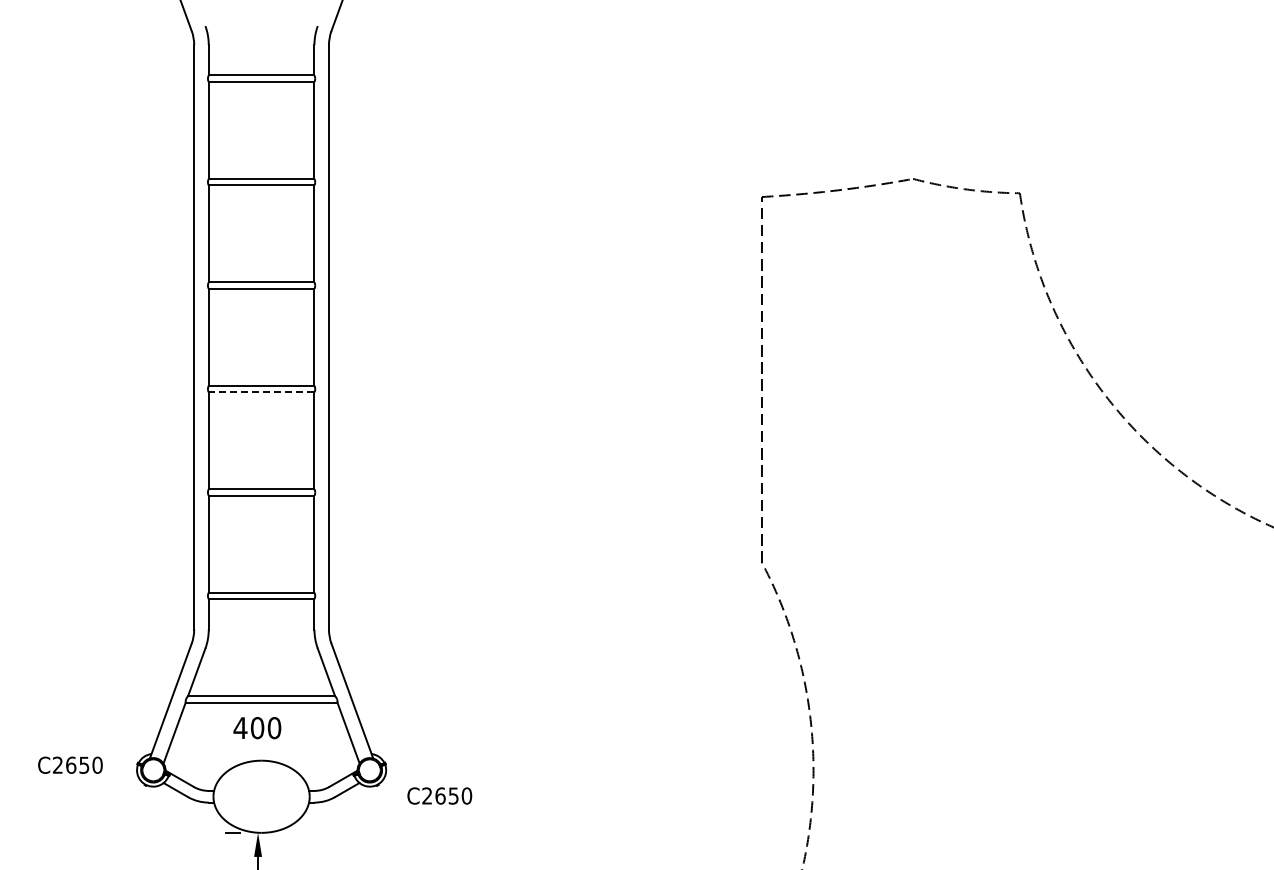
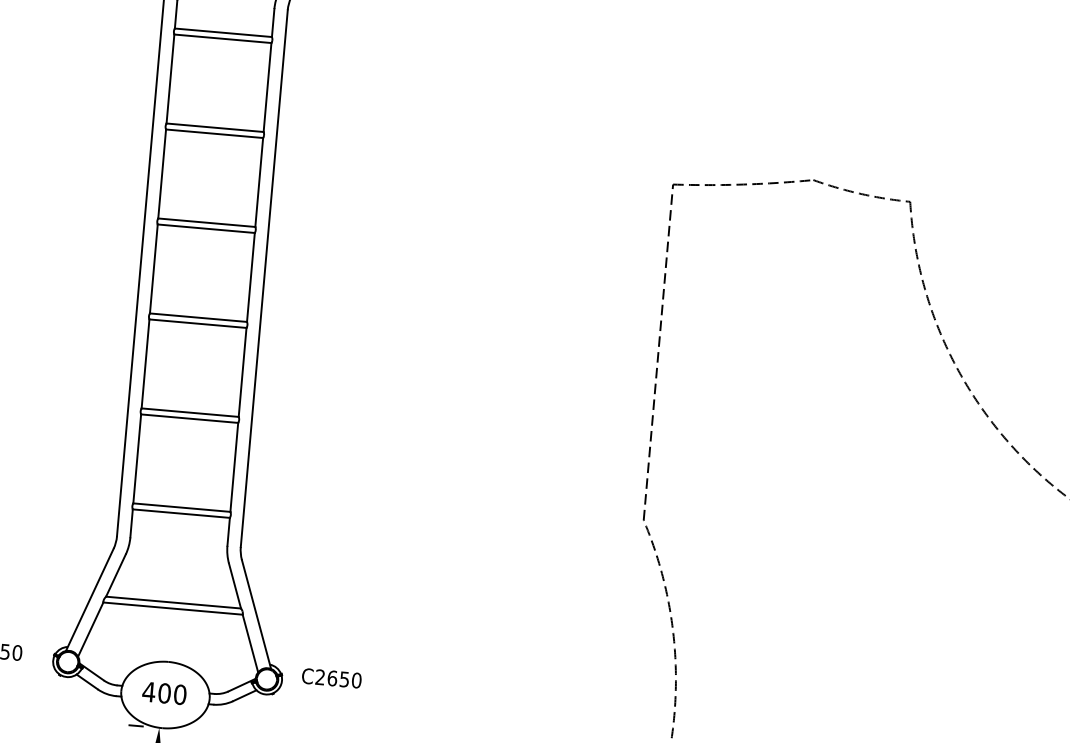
line: (261, 392) -> (197, 323), dashed -> solid
text: (257, 728) -> (164, 693), moved
text: (439, 795) -> (331, 677), moved

